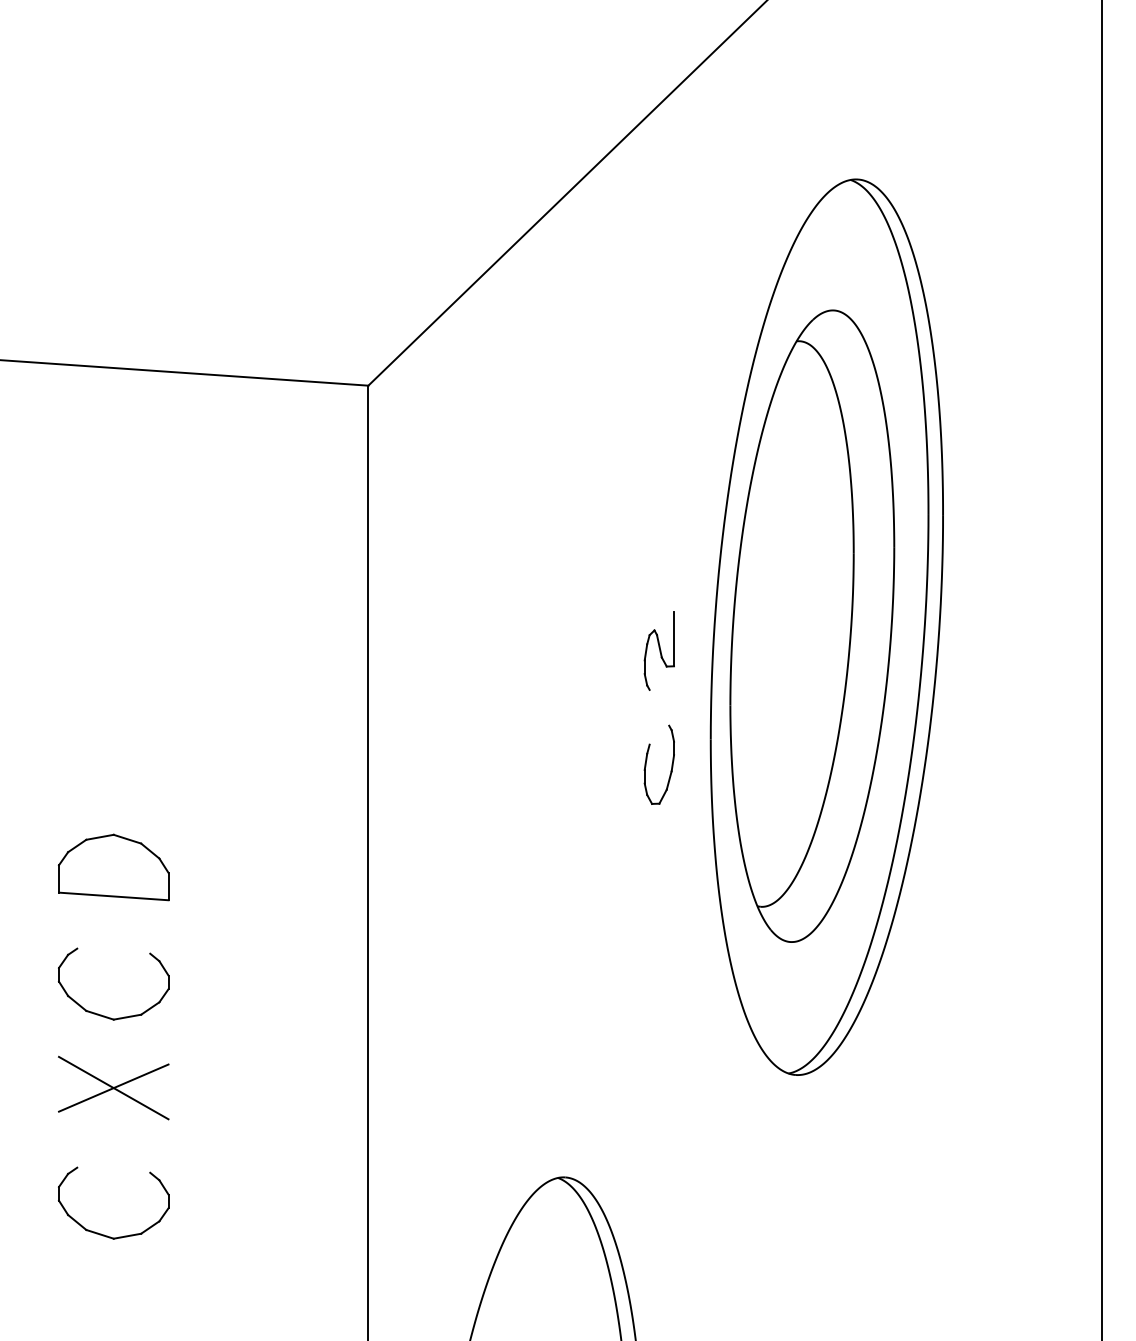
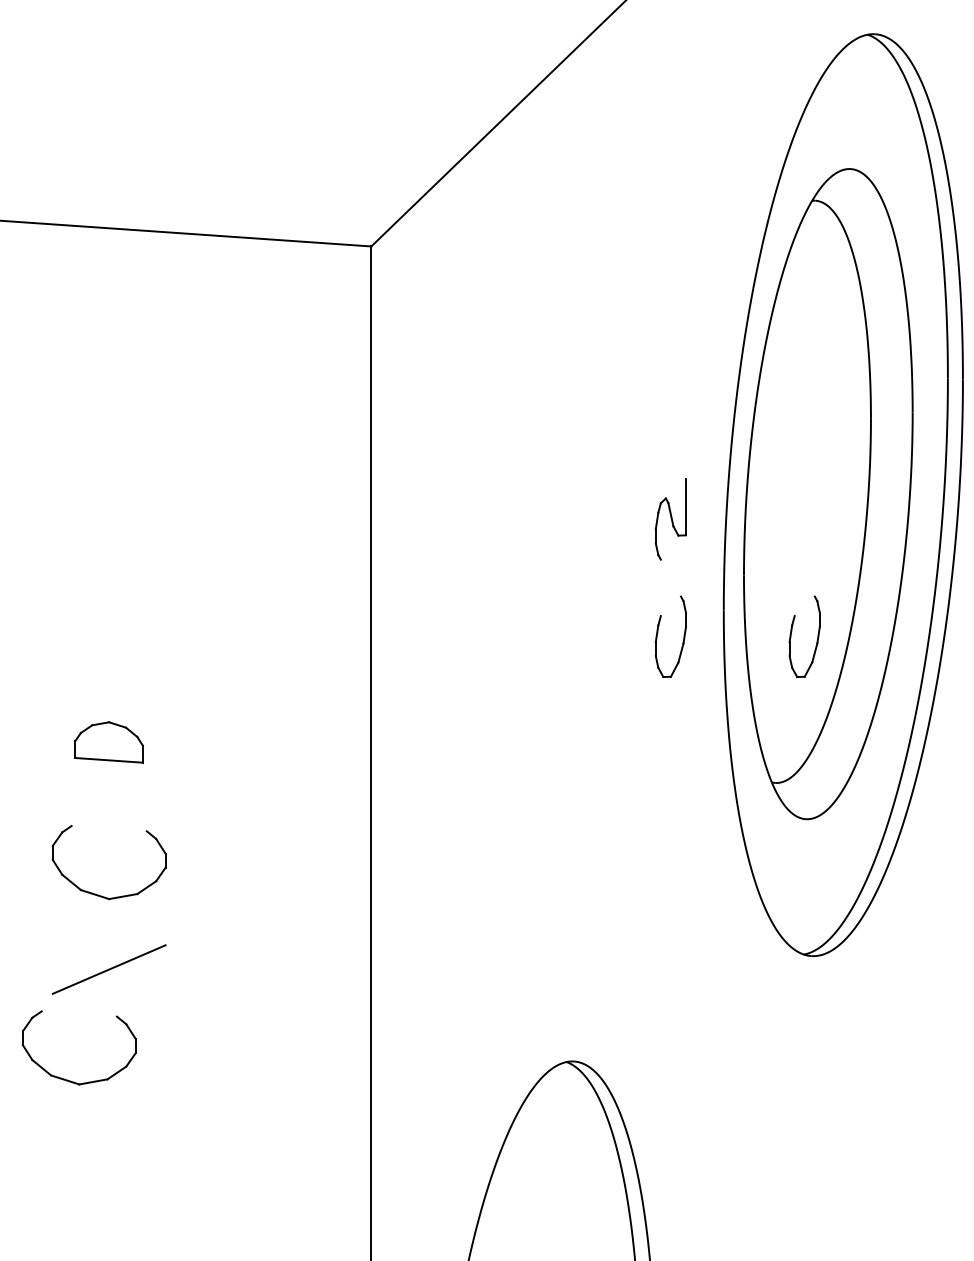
part: (777, 760) -> (792, 632), added
part: (113, 867) -> (108, 742), size x0.6
line: (113, 1087) -> (108, 968), removed
part: (101, 1233) -> (66, 1079), moved

